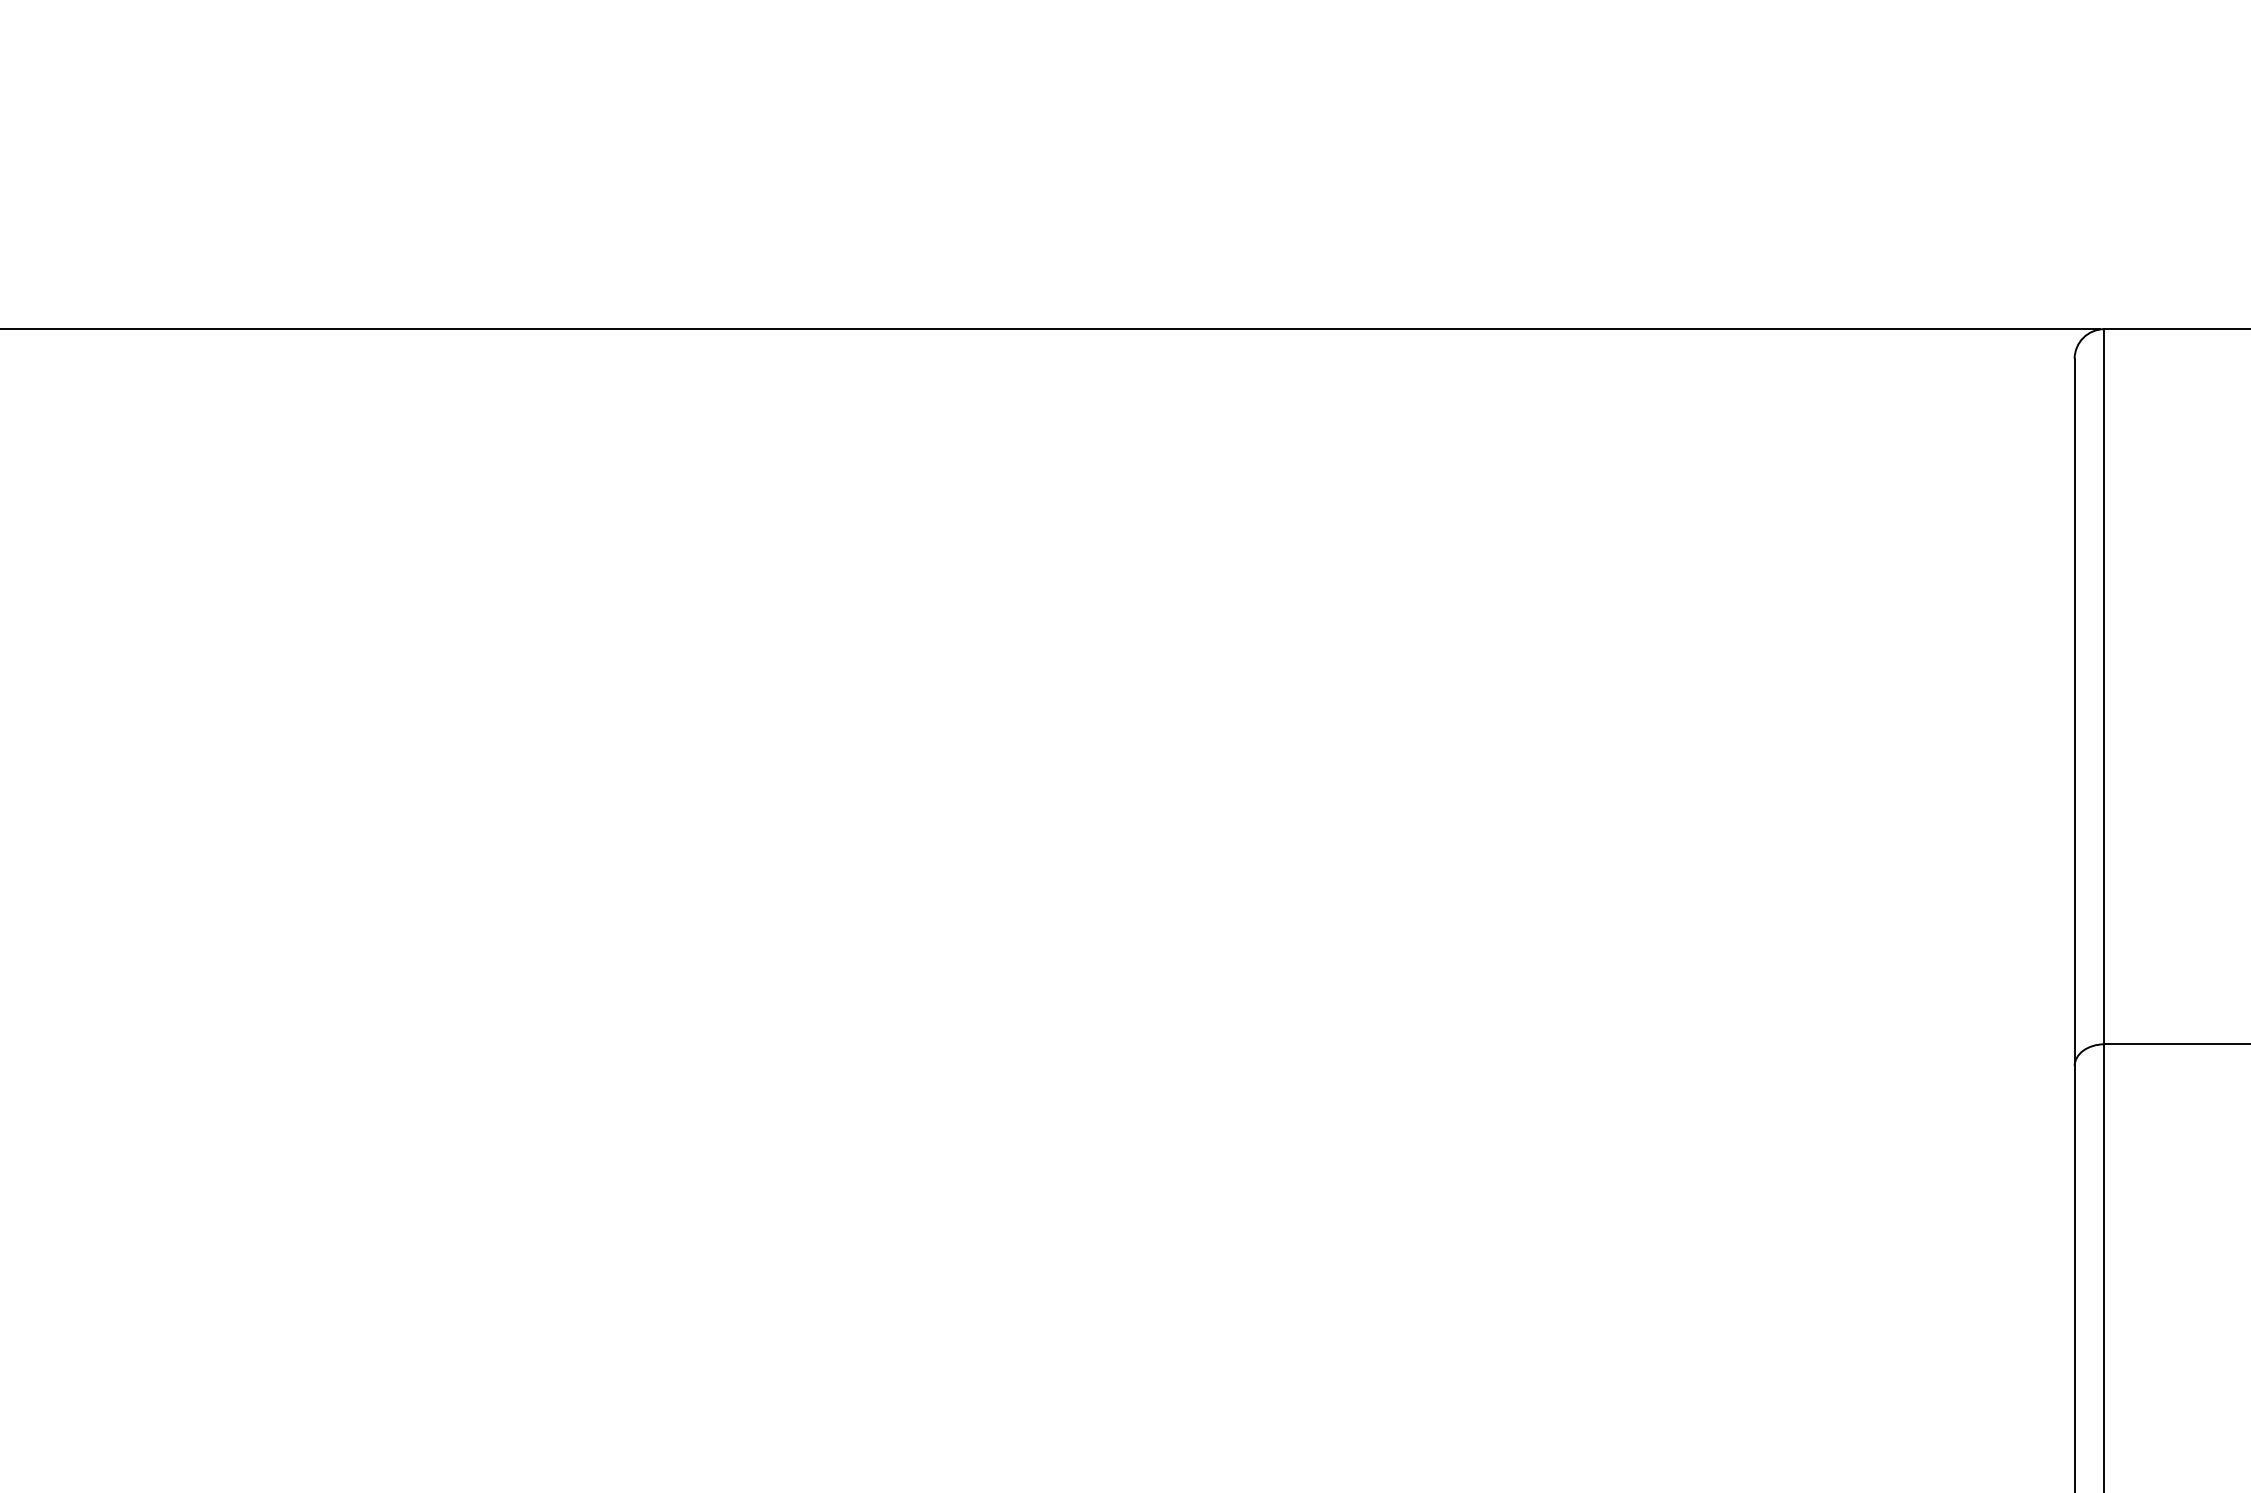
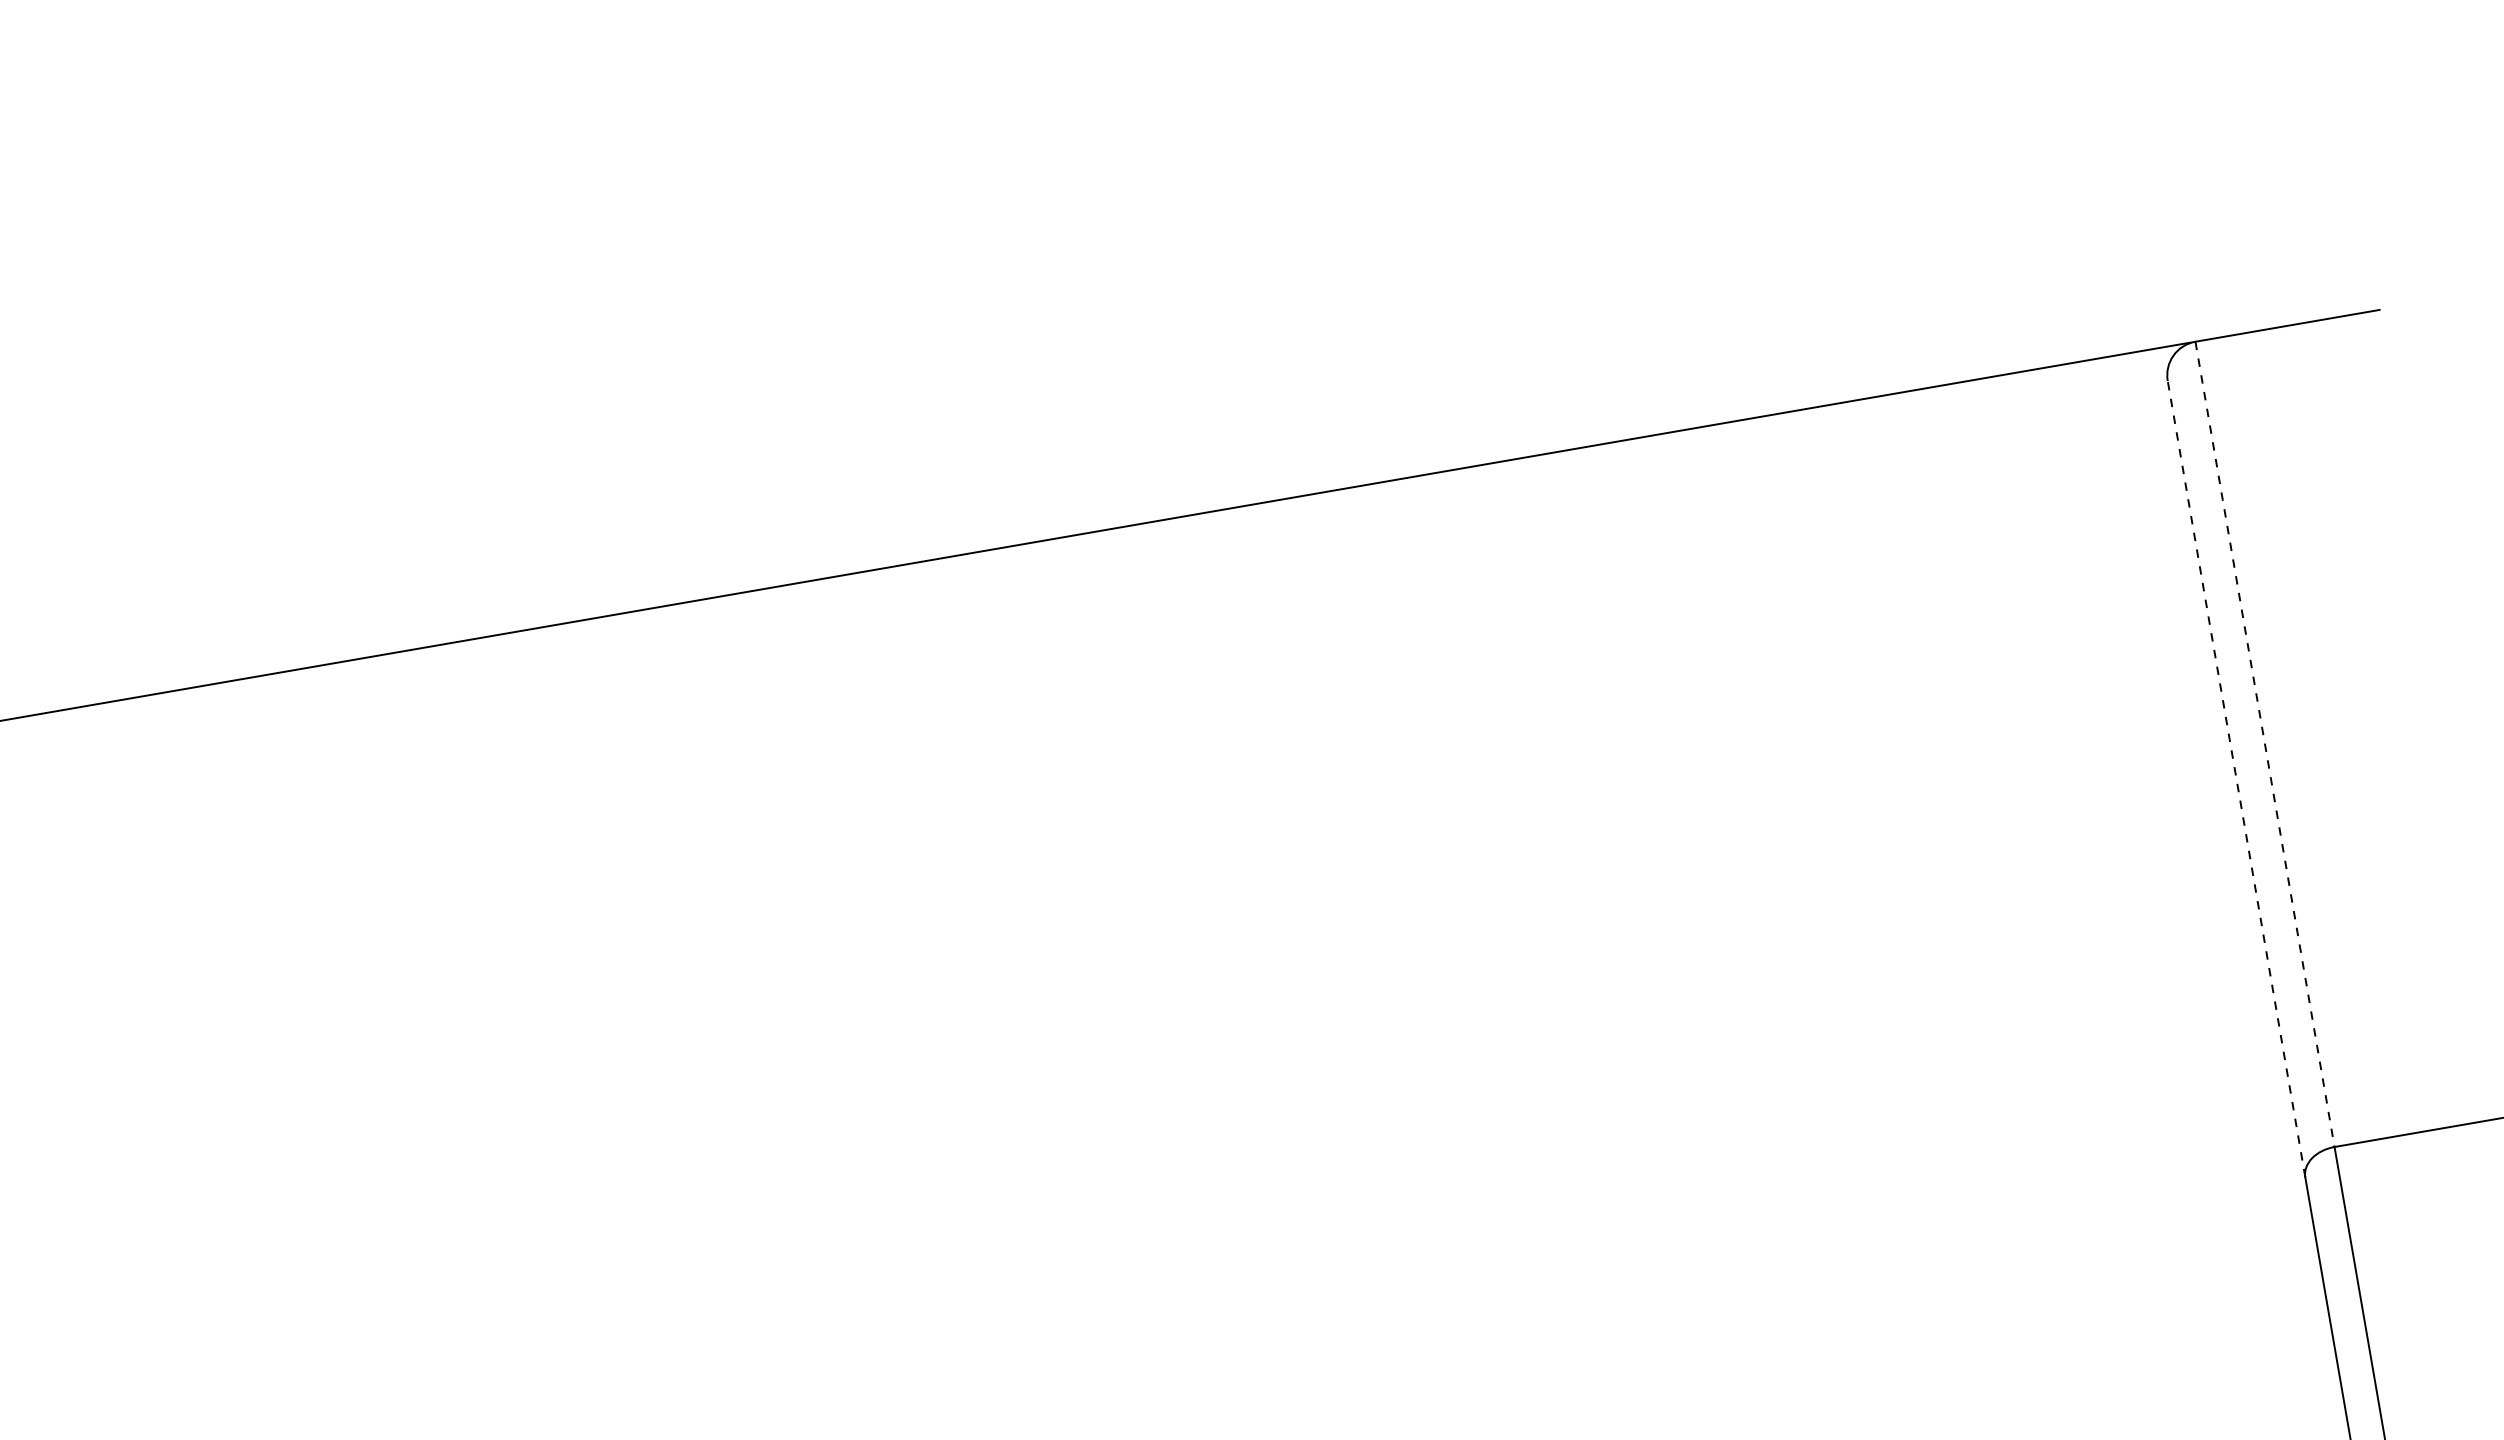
line: (2104, 686) -> (2265, 744), solid -> dashed
line: (2074, 712) -> (2236, 779), solid -> dashed

